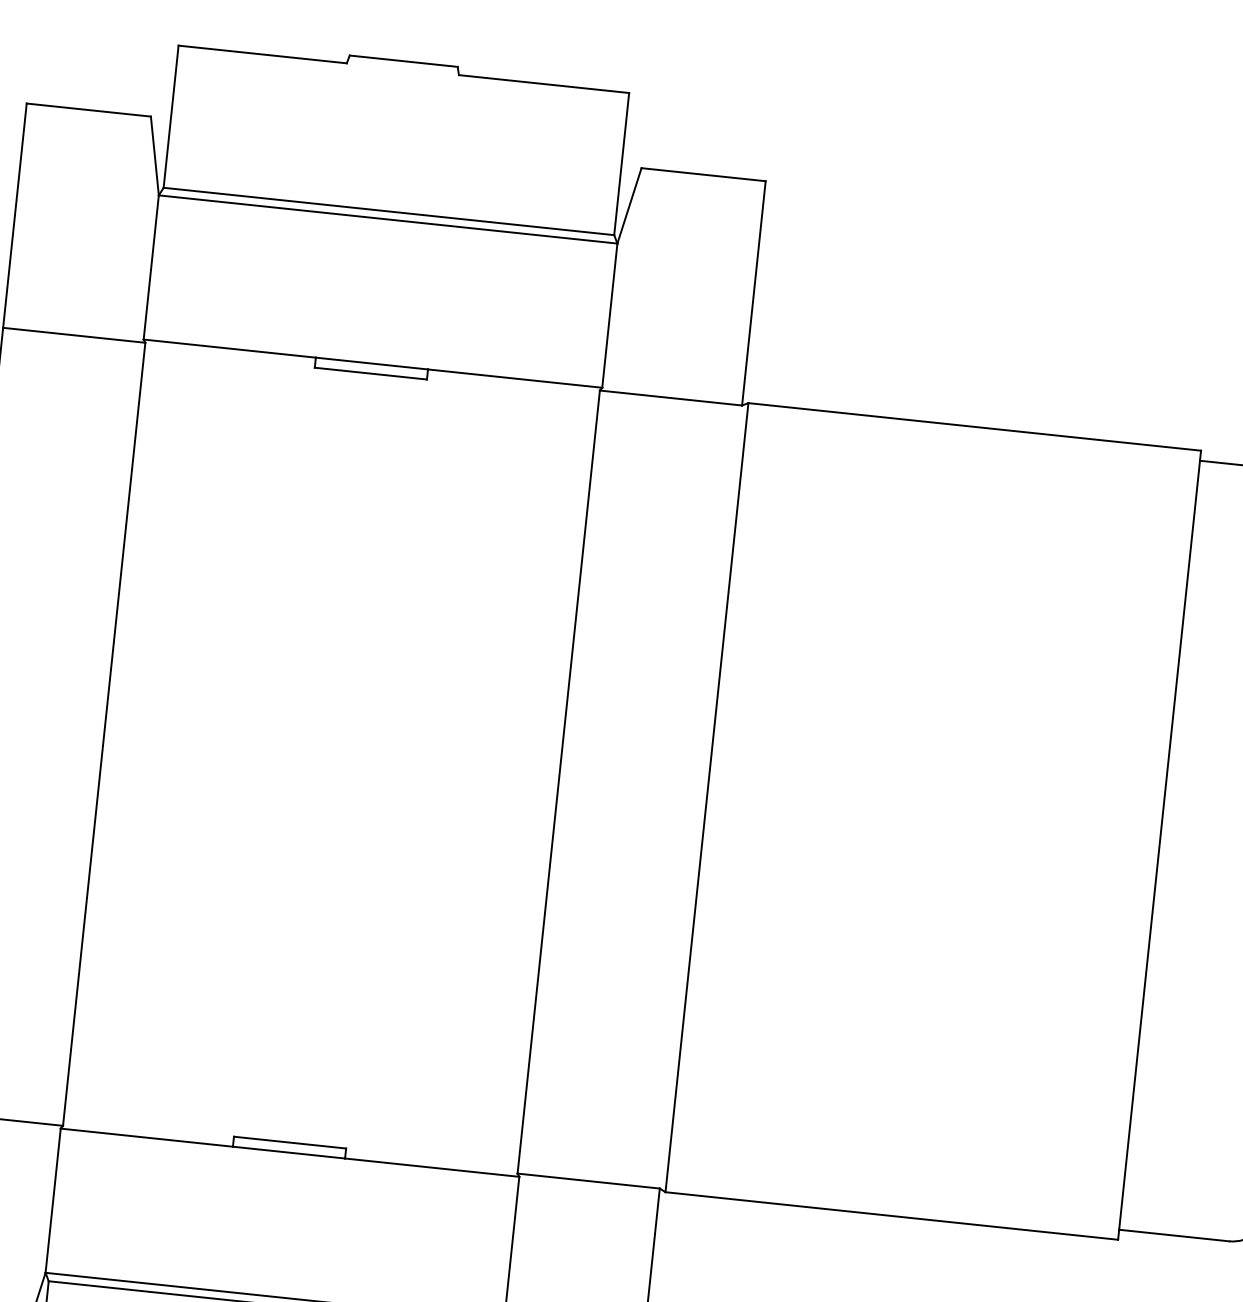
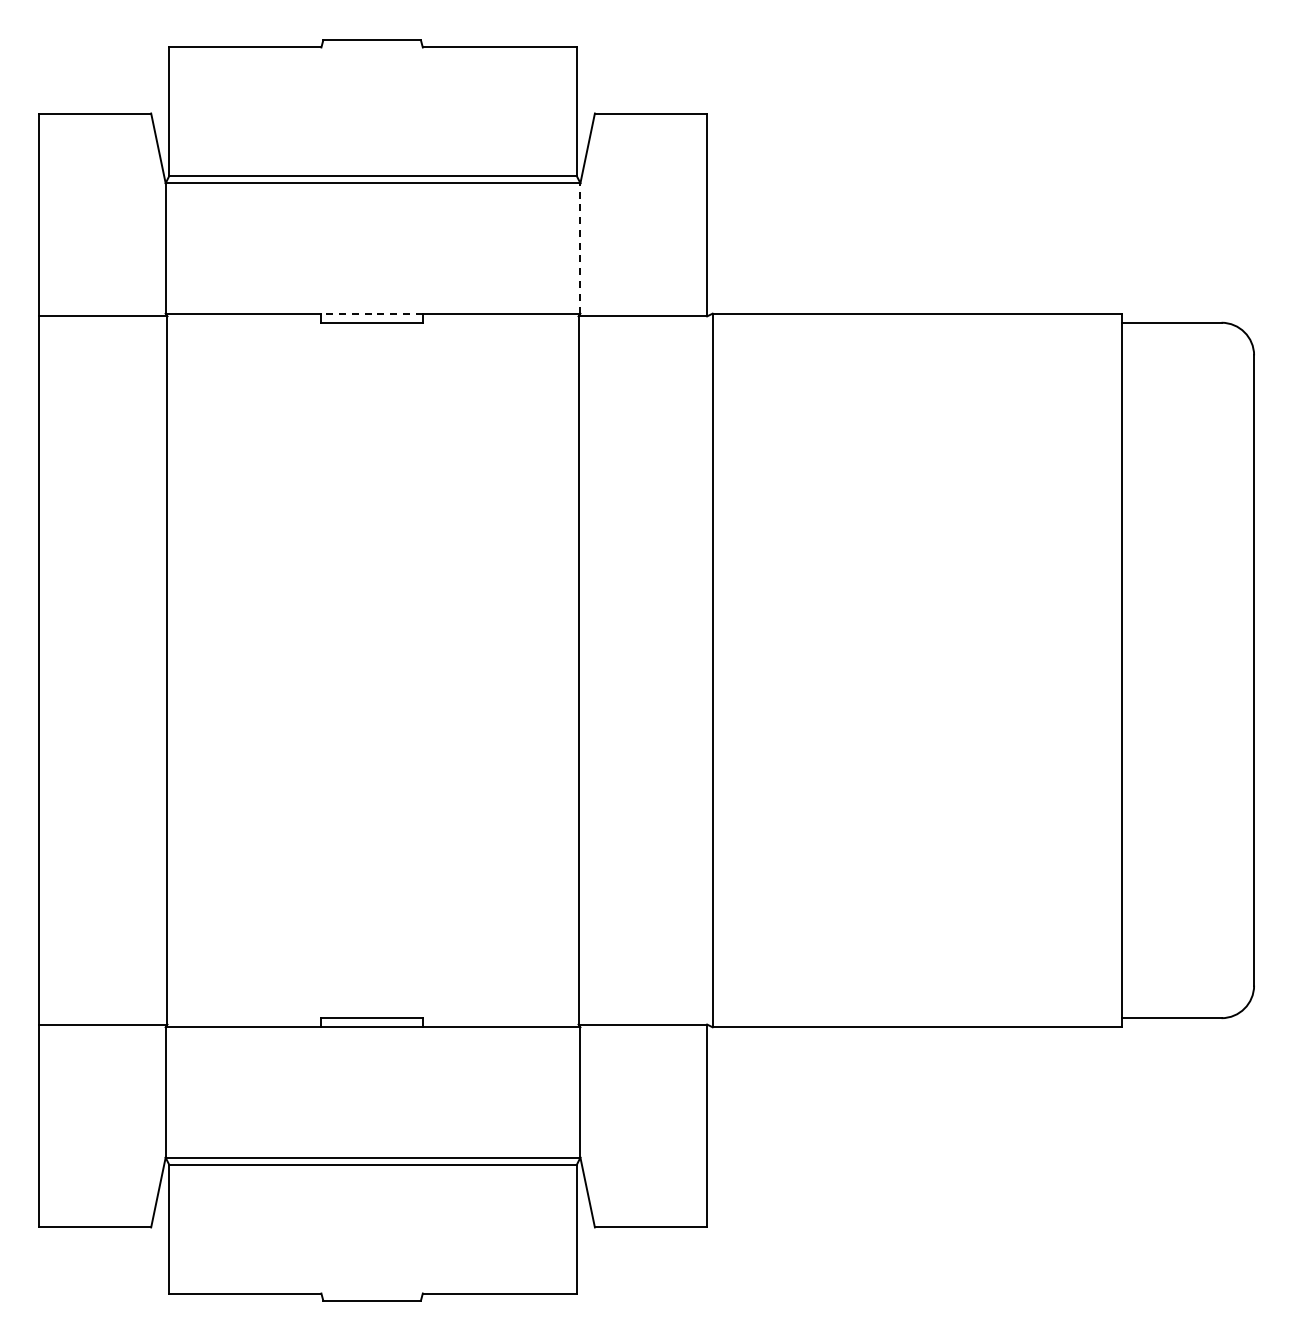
line: (610, 314) -> (580, 247), solid -> dashed
line: (372, 363) -> (372, 313), solid -> dashed

